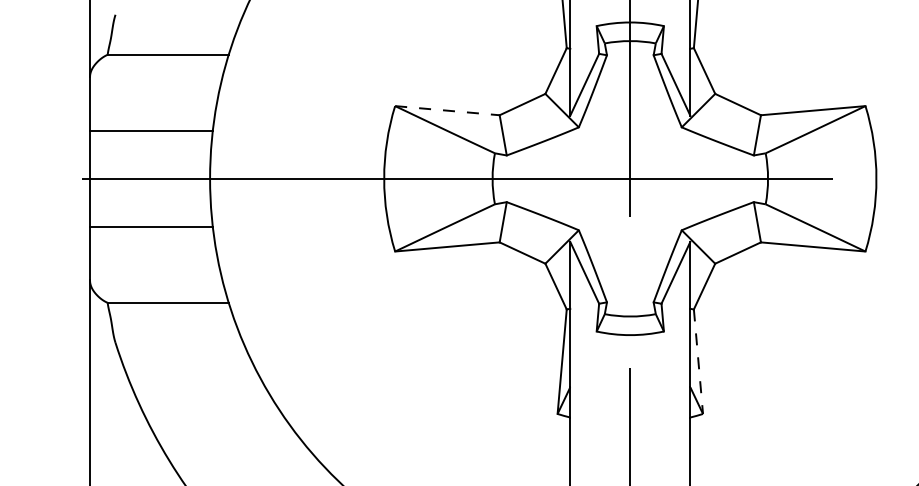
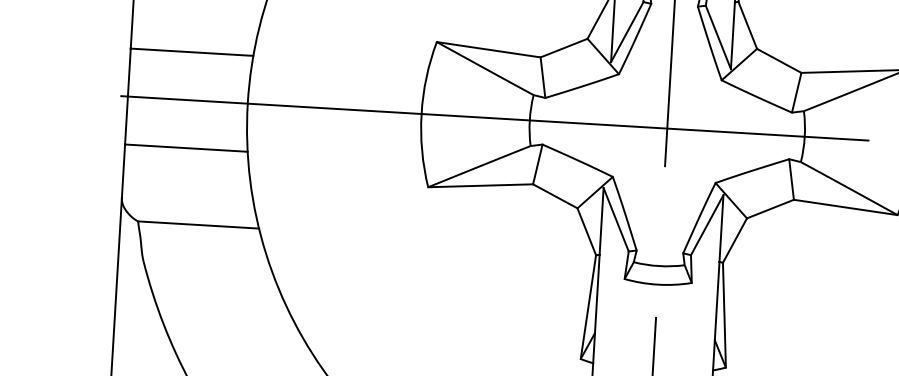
line: (447, 110) -> (488, 49), dashed -> solid
line: (698, 362) -> (724, 316), dashed -> solid

